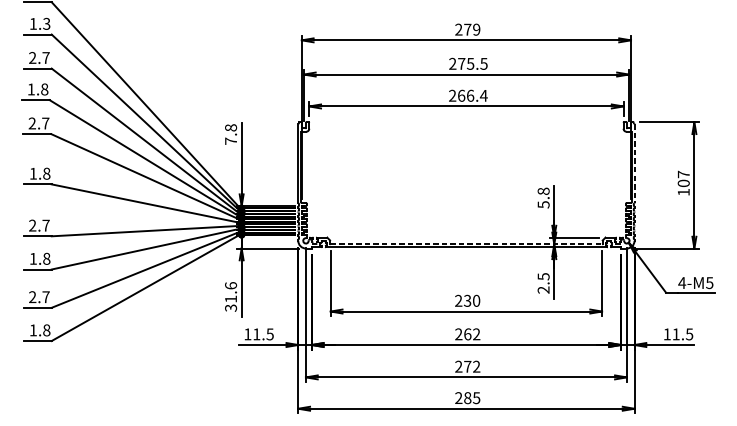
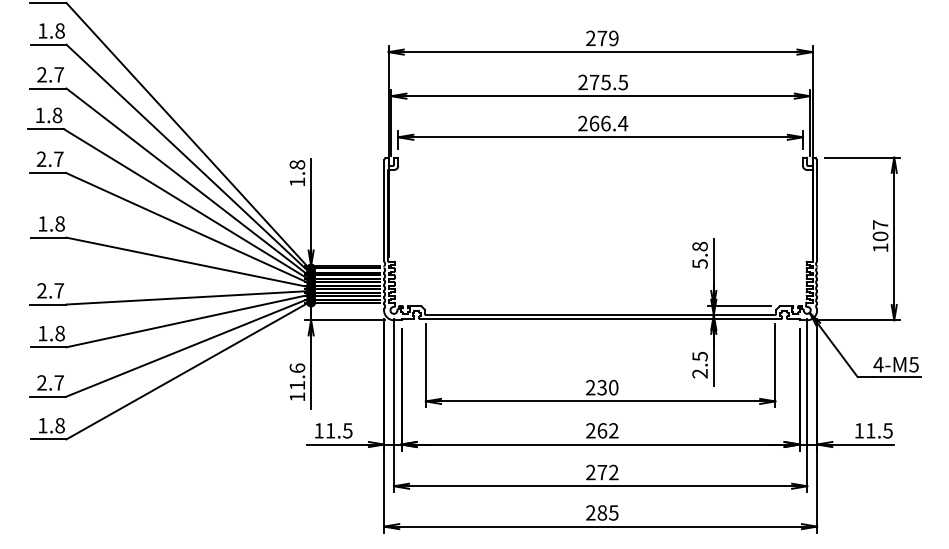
text: (46, 23) -> (59, 30), 1.3 -> 1.8
text: (230, 140) -> (296, 181), 7.8 -> 1.8
line: (634, 163) -> (817, 210), dashed -> solid
line: (466, 244) -> (600, 314), dashed -> solid
text: (231, 307) -> (297, 396), 31.6 -> 11.6

